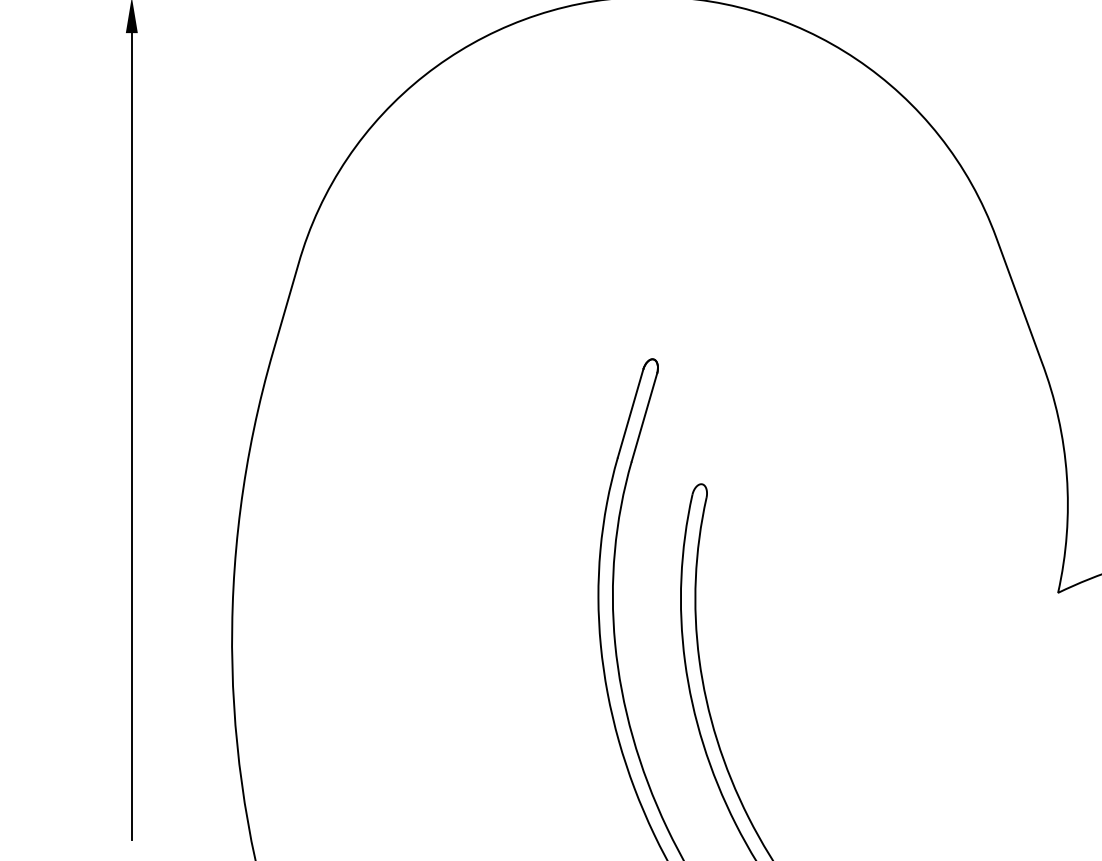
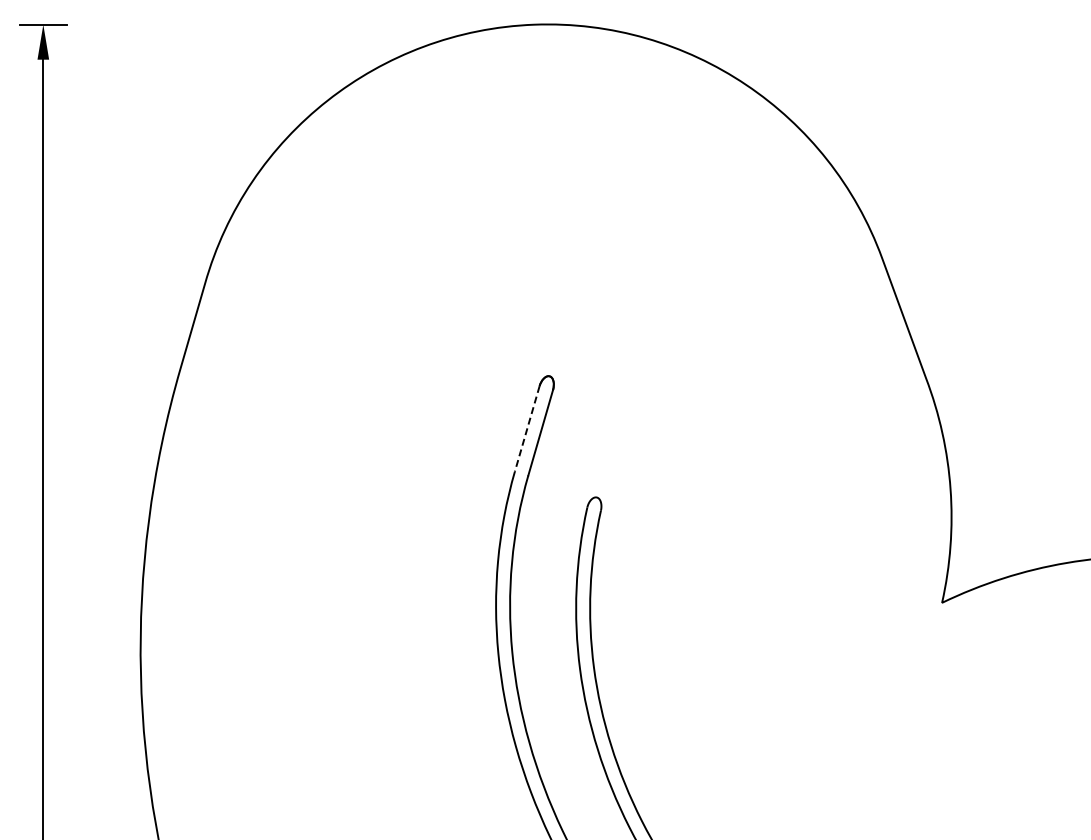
line: (630, 414) -> (527, 429), solid -> dashed

